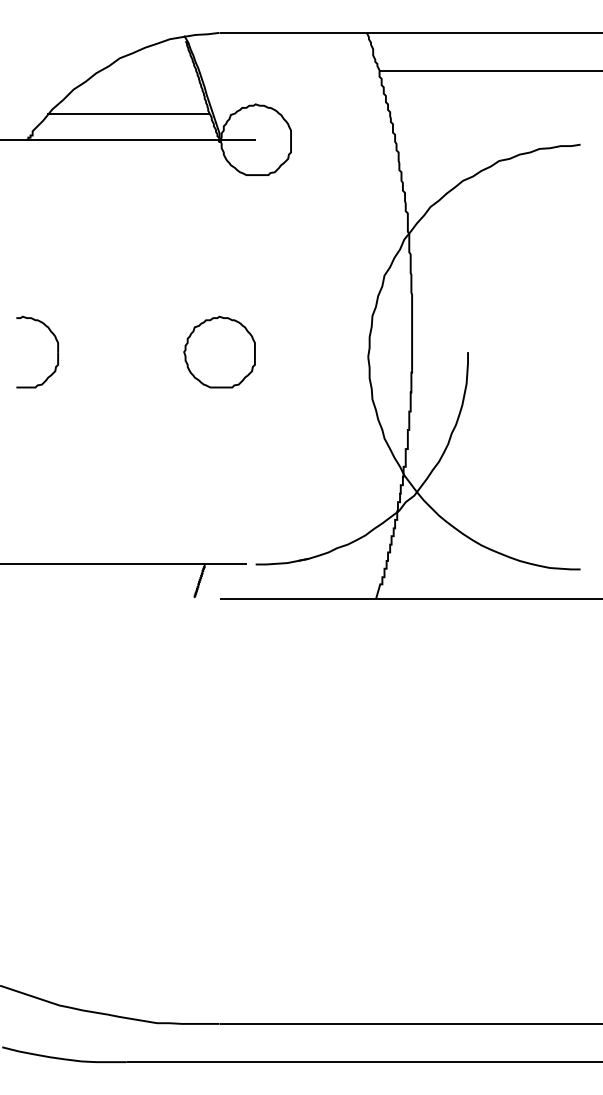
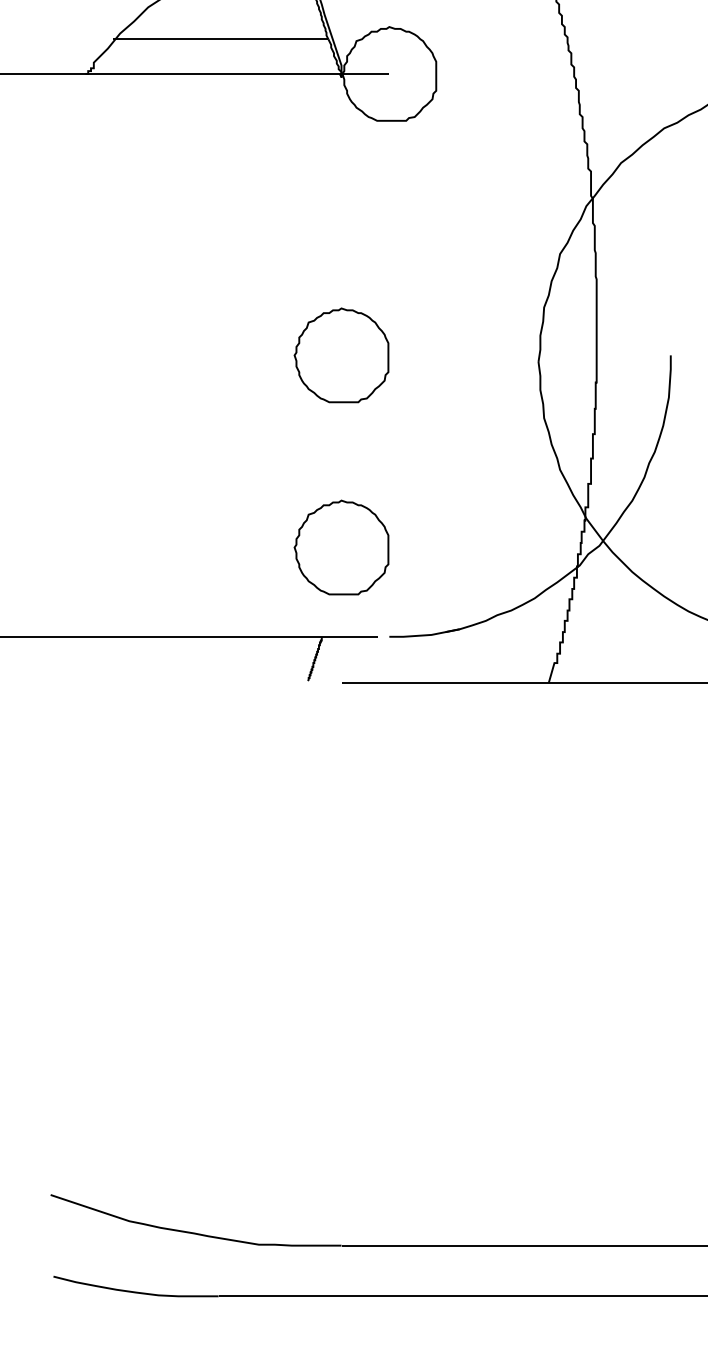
part: (57, 351) -> (126, 354), removed
part: (219, 496) -> (341, 546), added

